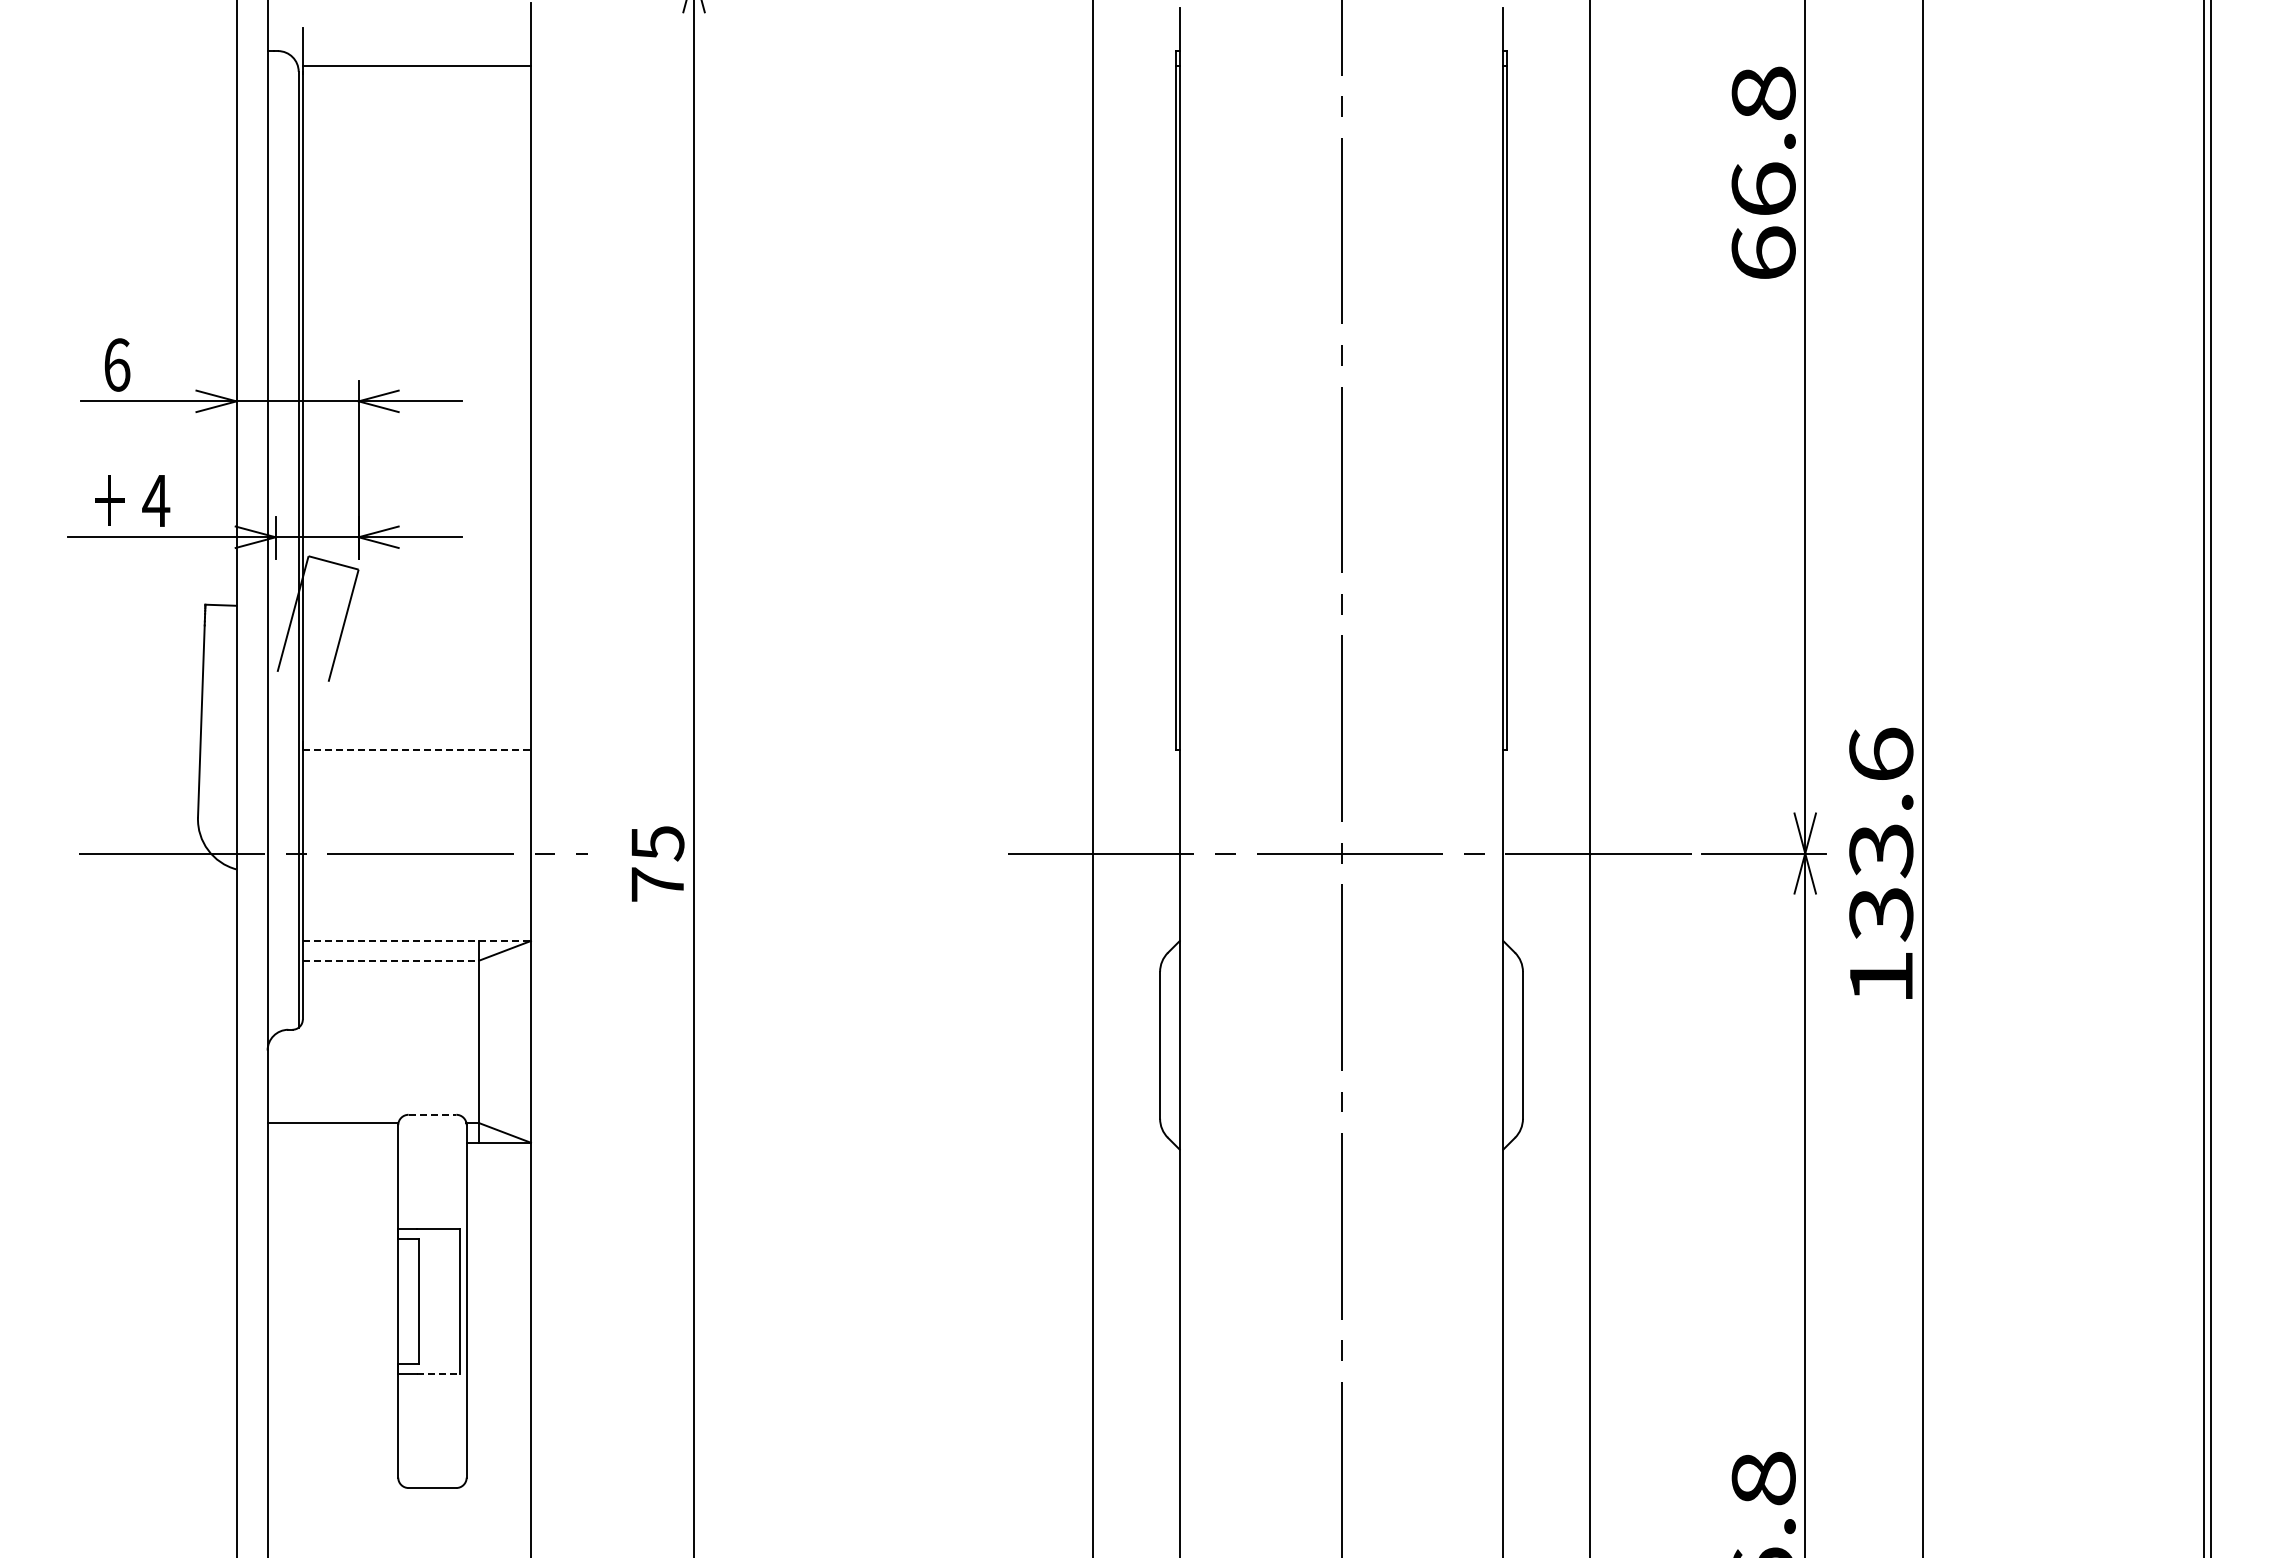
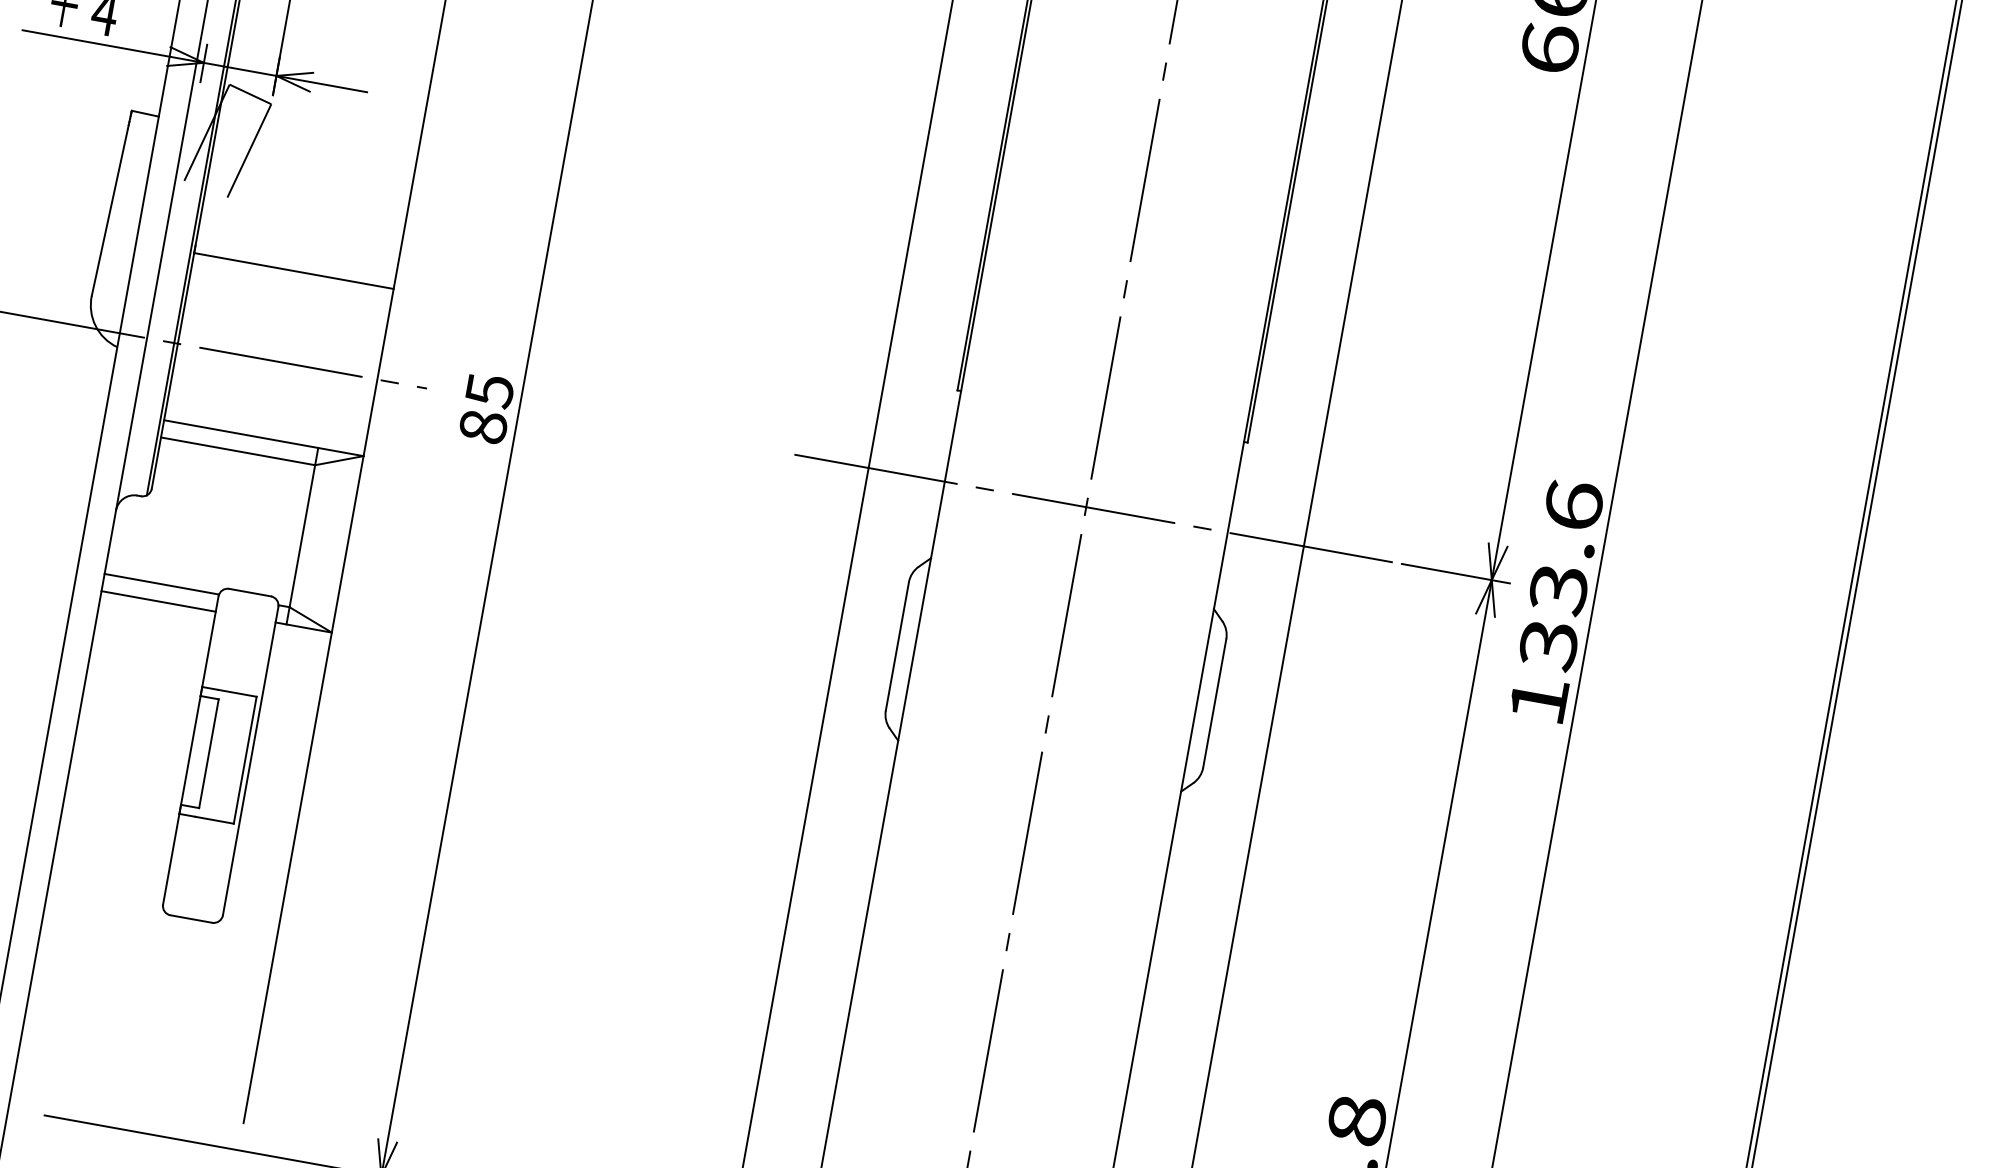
line: (417, 749) -> (294, 270), dashed -> solid
text: (657, 884) -> (483, 426), 75 -> 85
line: (417, 941) -> (264, 438), dashed -> solid
line: (391, 960) -> (238, 451), dashed -> solid
line: (432, 1114) -> (250, 592), dashed -> solid
line: (332, 1142) -> (158, 601), added
line: (438, 1373) -> (214, 819), dashed -> solid

